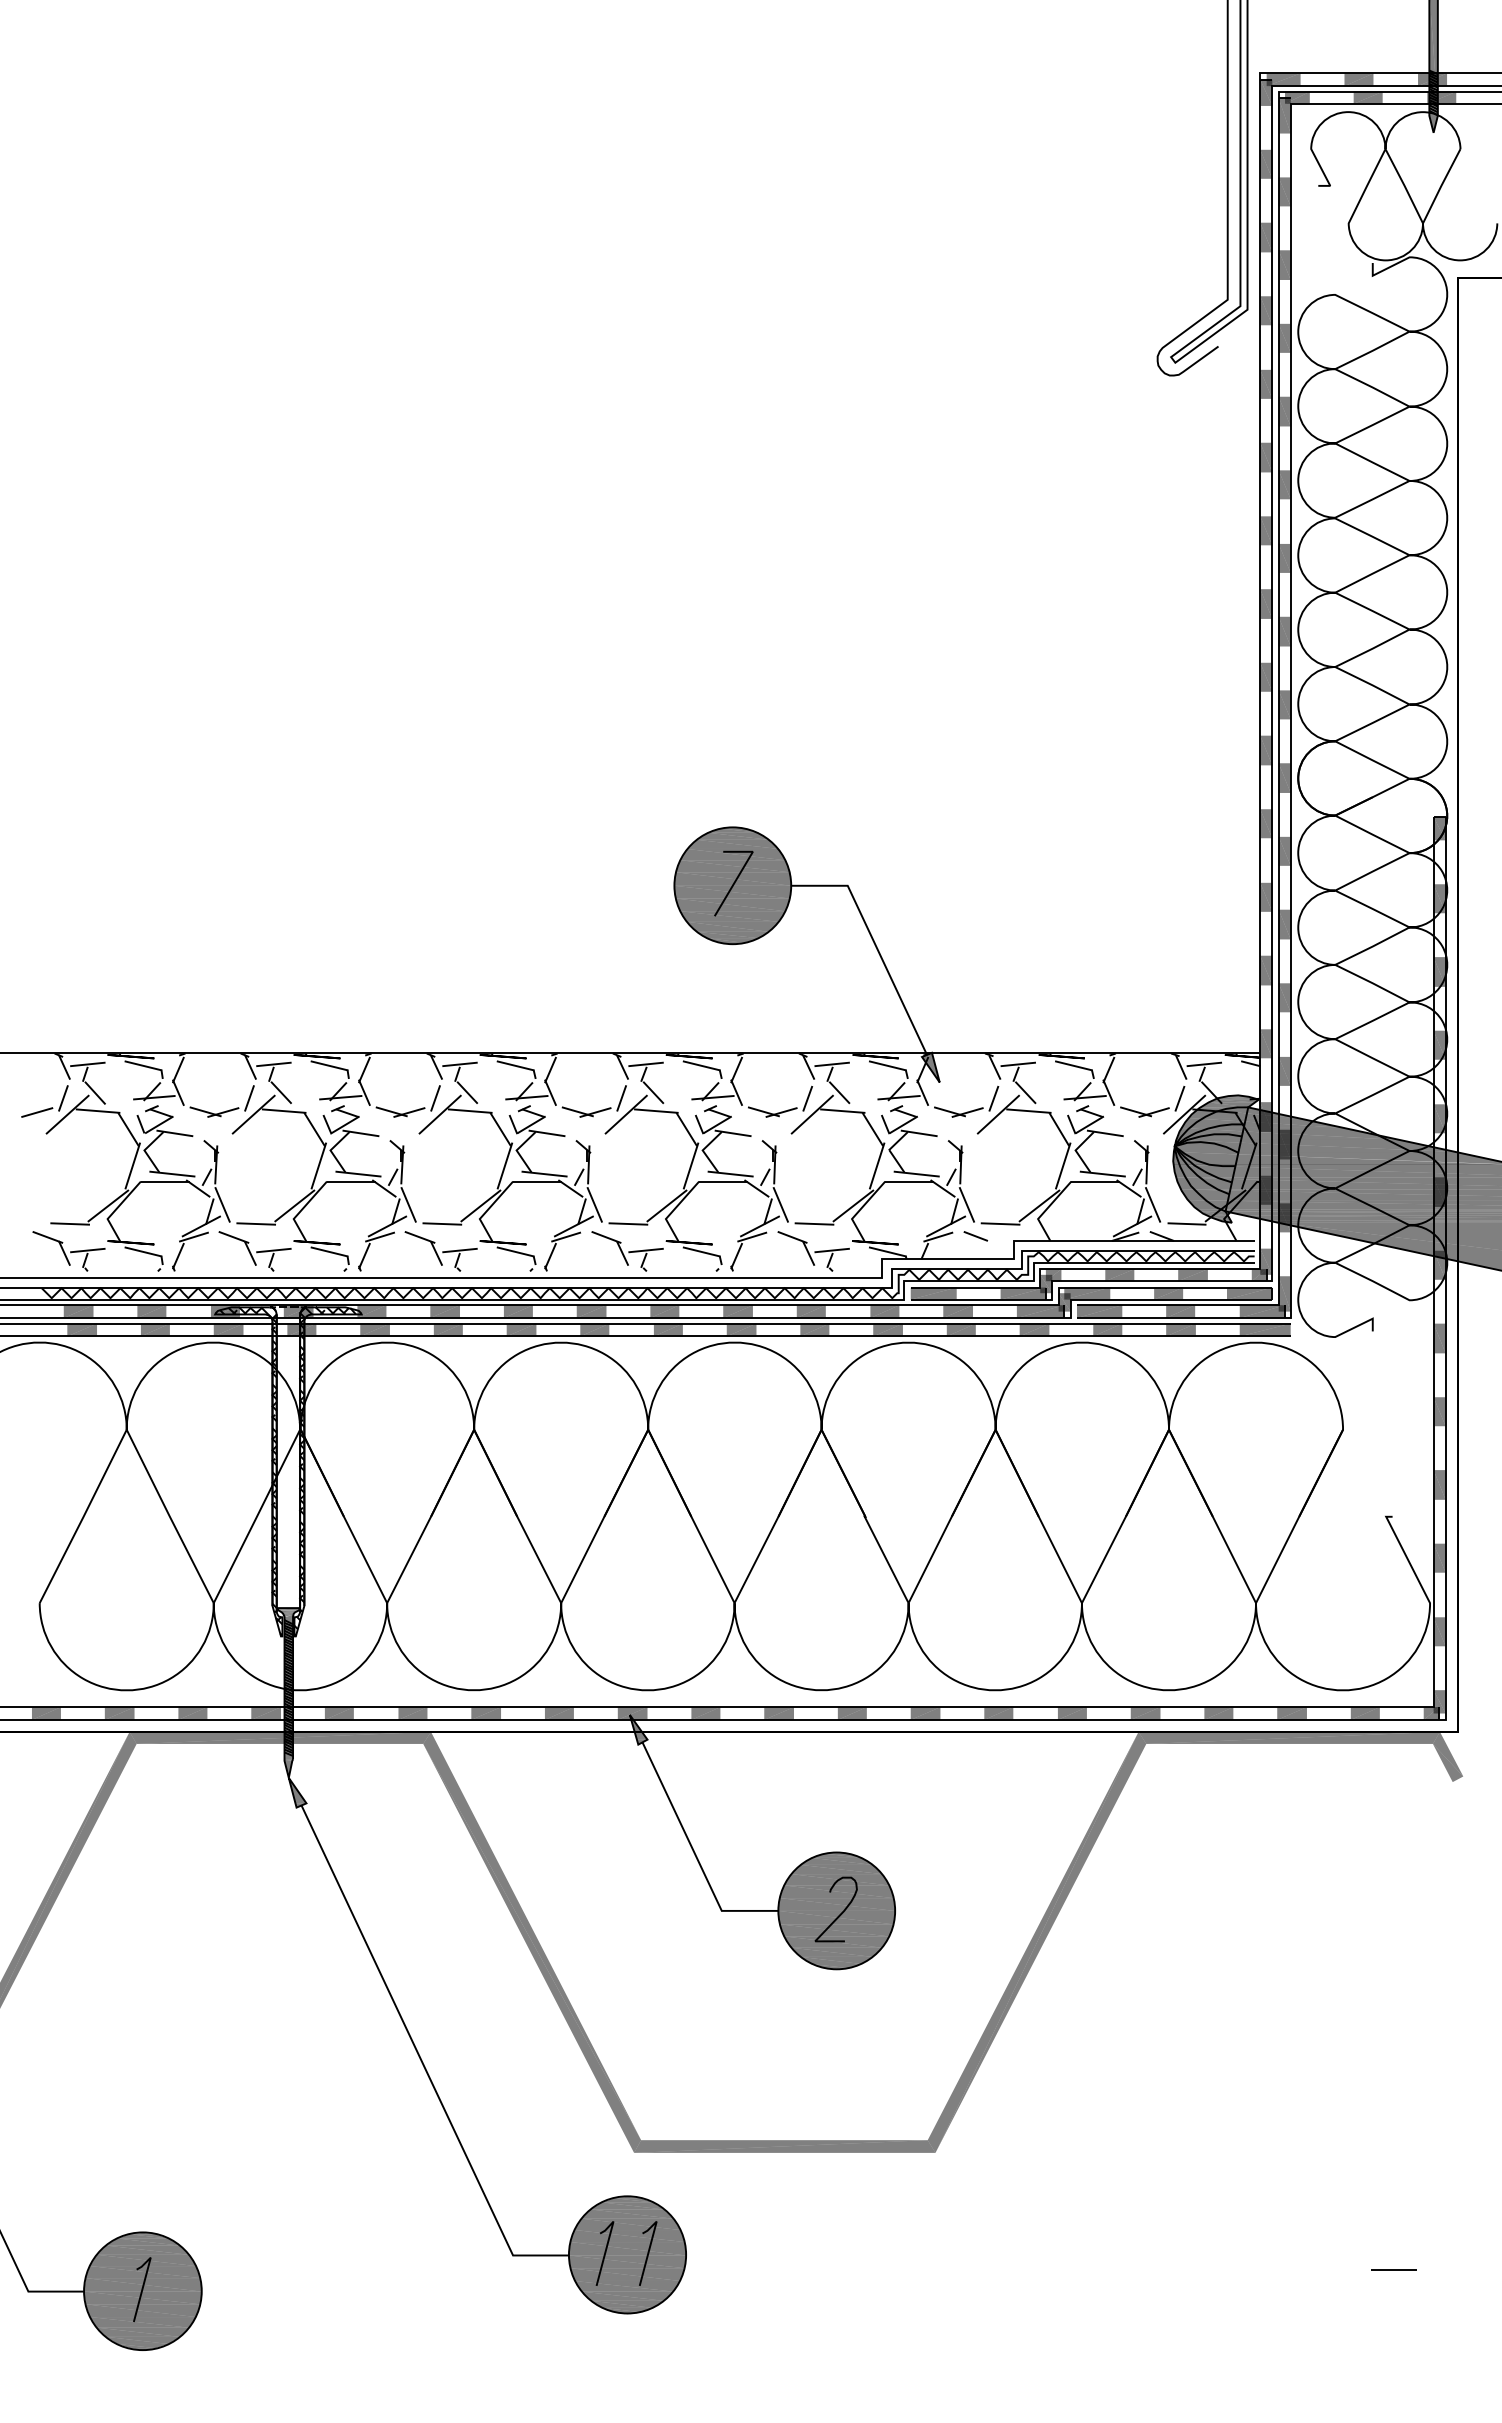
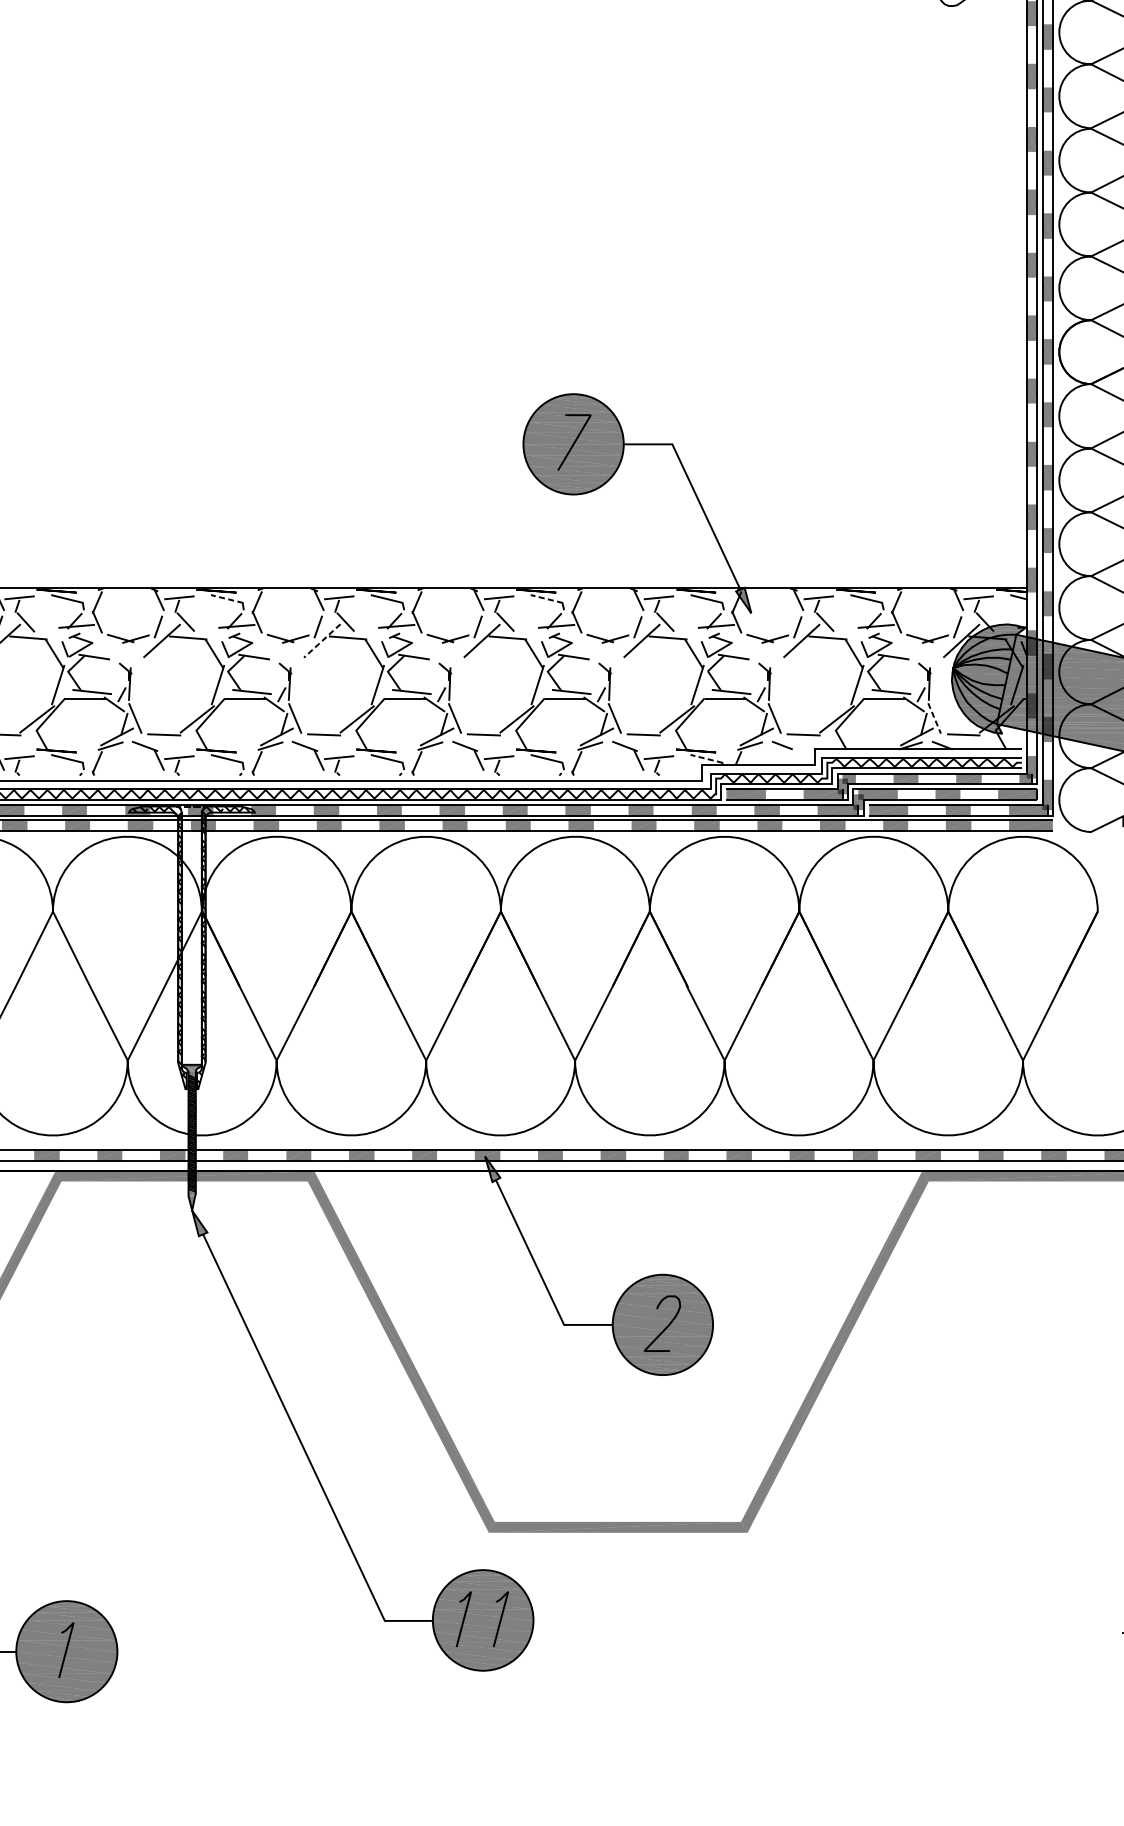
line: (328, 1065) -> (226, 598), solid -> dashed
line: (701, 1065) -> (546, 598), solid -> dashed
line: (440, 1114) -> (322, 640), solid -> dashed
line: (1153, 1205) -> (934, 718), solid -> dashed
line: (887, 1251) -> (706, 758), solid -> dashed

